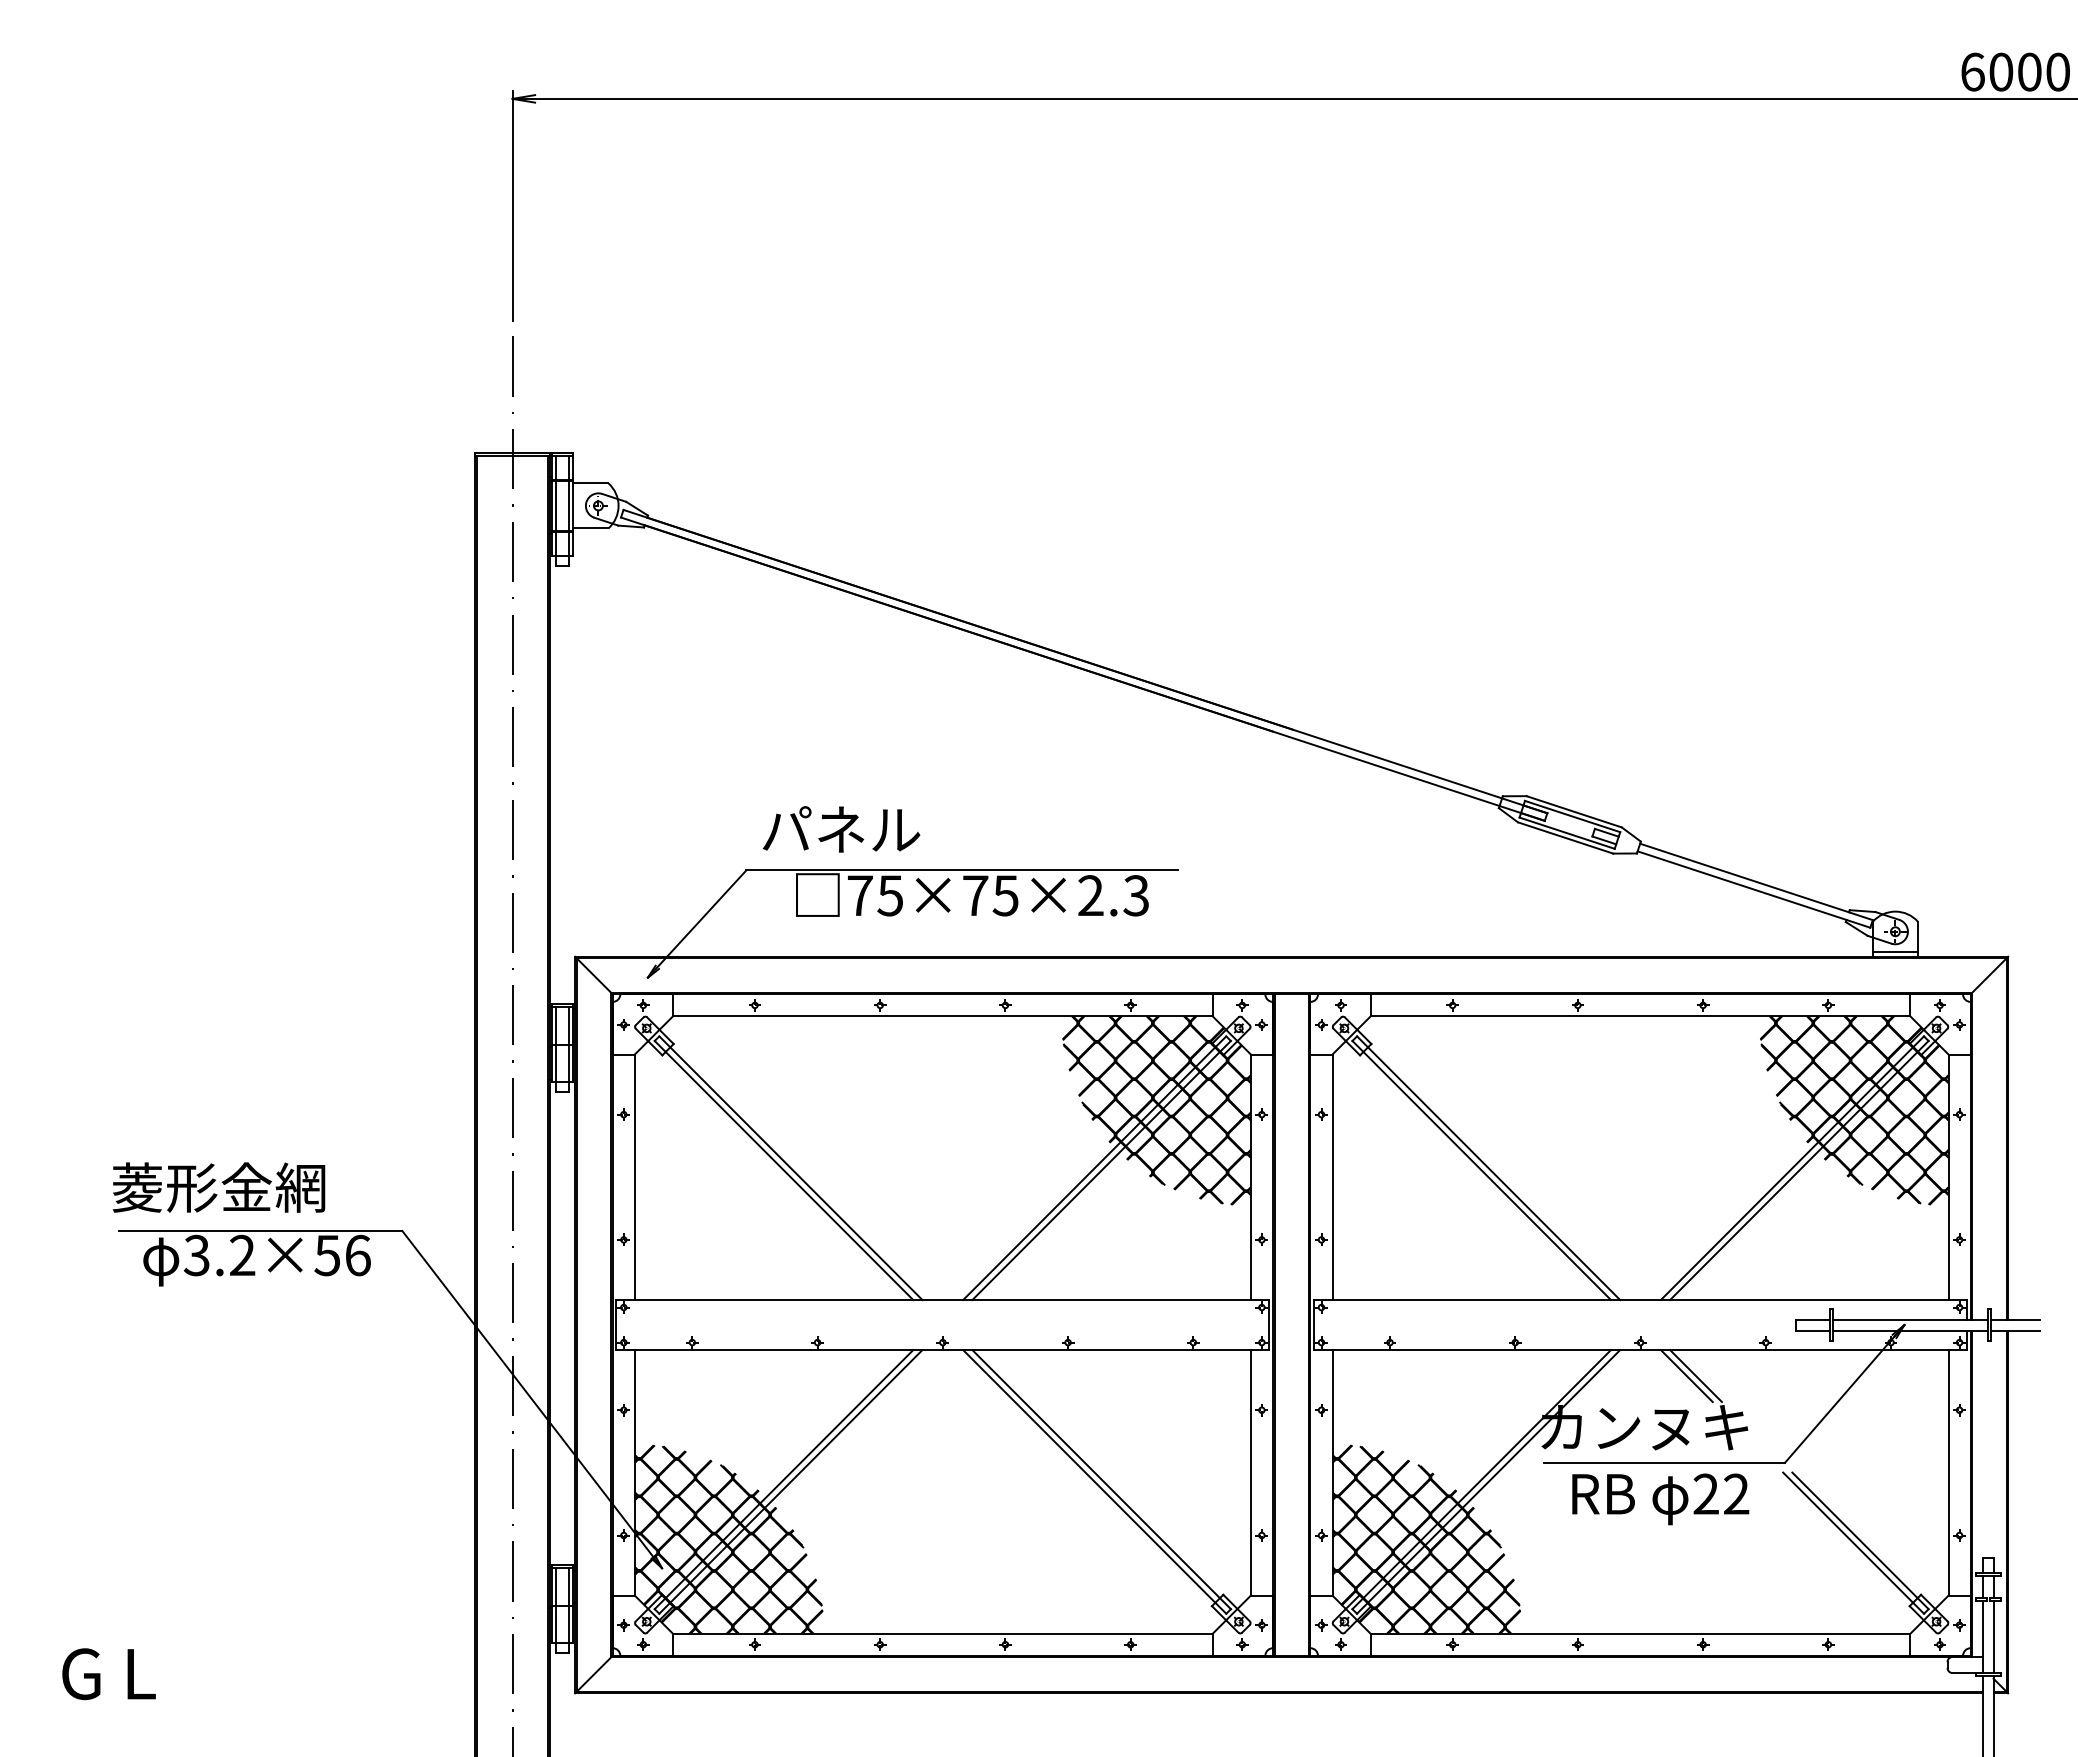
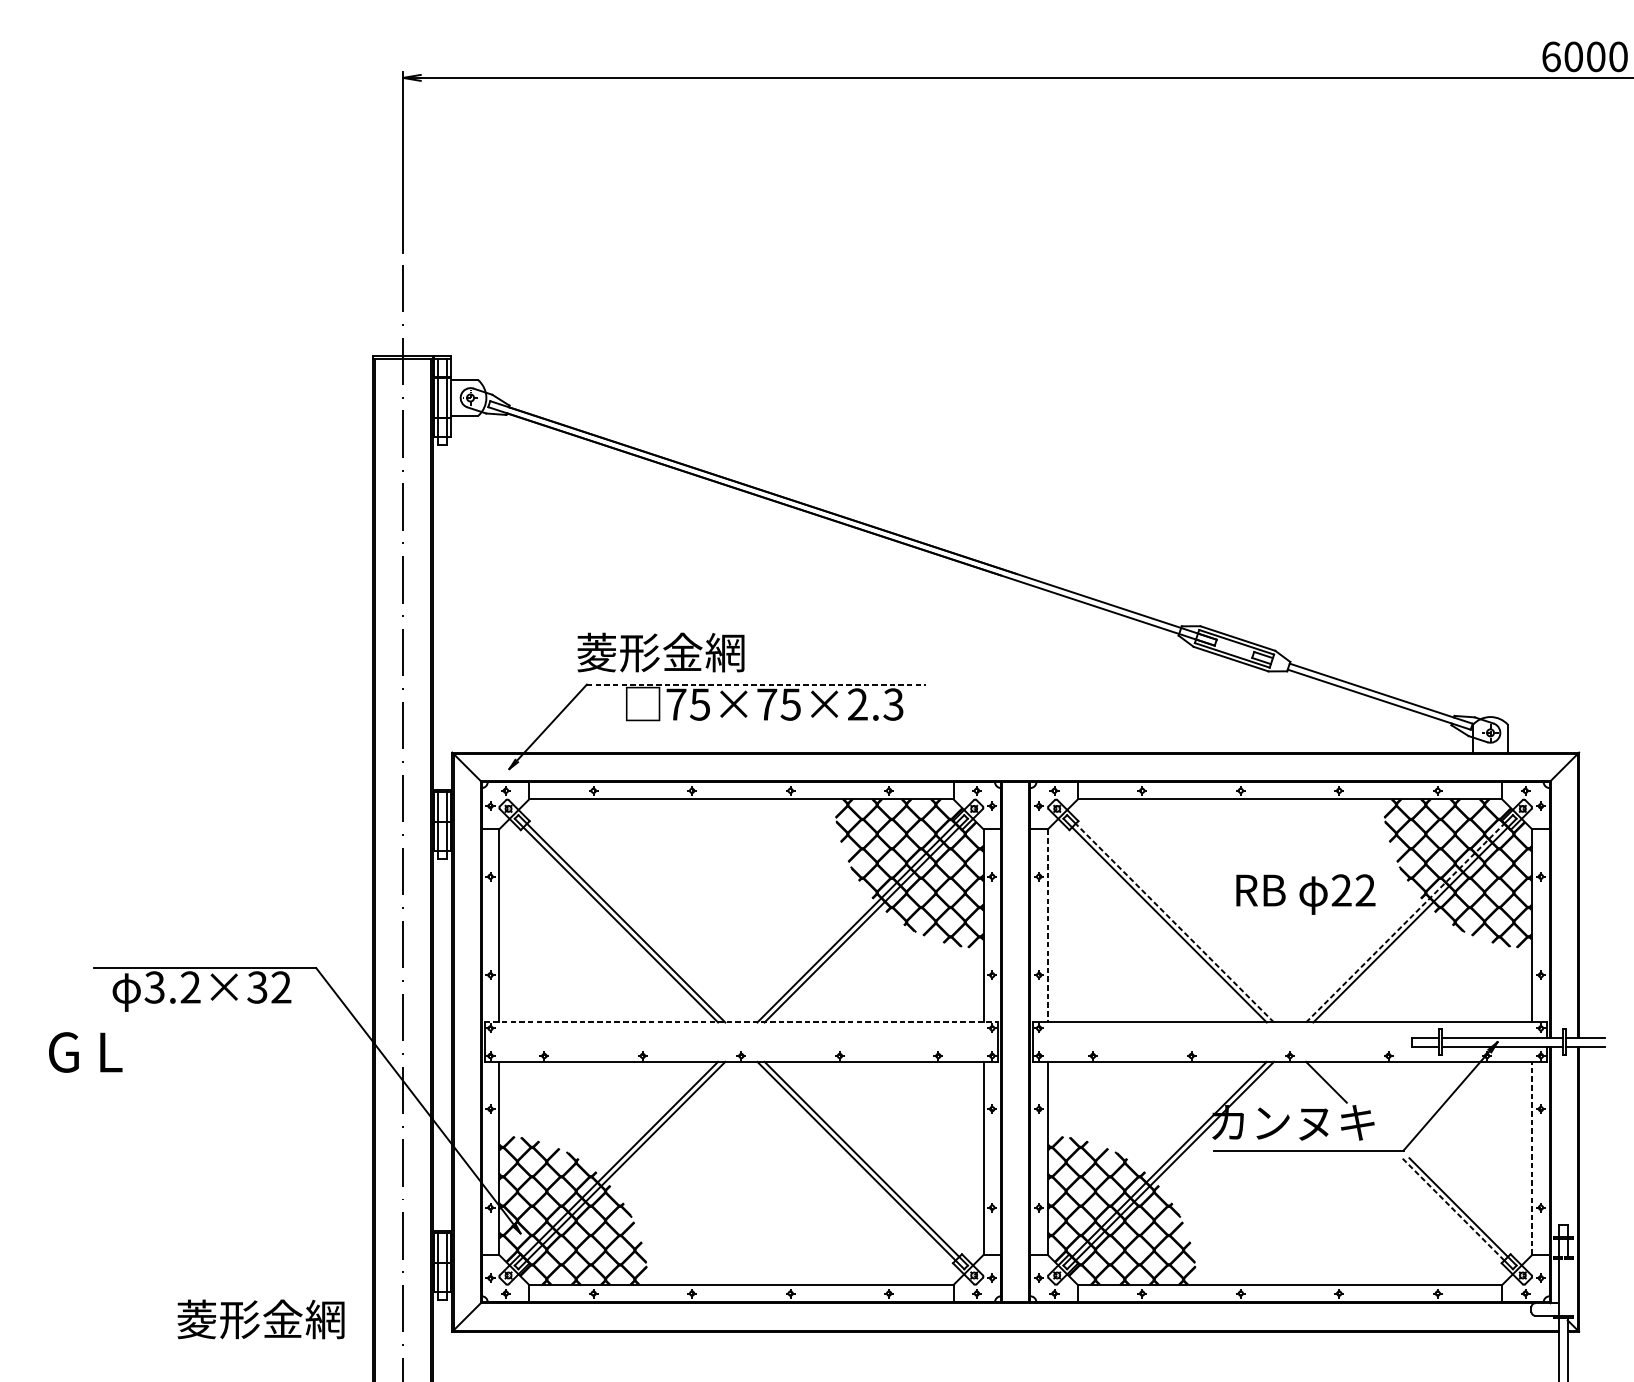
text: (840, 829) -> (660, 652), パネル -> 菱形金網
line: (961, 870) -> (756, 684), solid -> dashed
line: (1894, 952) -> (1489, 749), removed
line: (1493, 1173) -> (1174, 922), solid -> dashed
line: (1787, 1173) -> (1405, 922), solid -> dashed
line: (1332, 1177) -> (1047, 926), solid -> dashed
text: (218, 1187) -> (260, 1319), moved
text: (342, 1255) -> (269, 987), 3.2×56 -> 3.2×32
line: (942, 1300) -> (741, 1022), solid -> dashed
line: (1695, 1376) -> (1333, 1082), removed
line: (1948, 1472) -> (1532, 1158), solid -> dashed
text: (1660, 1499) -> (1305, 894), moved
line: (1848, 1537) -> (1453, 1209), solid -> dashed
line: (1993, 1636) -> (1567, 1287), removed
text: (108, 1674) -> (85, 1052), moved

